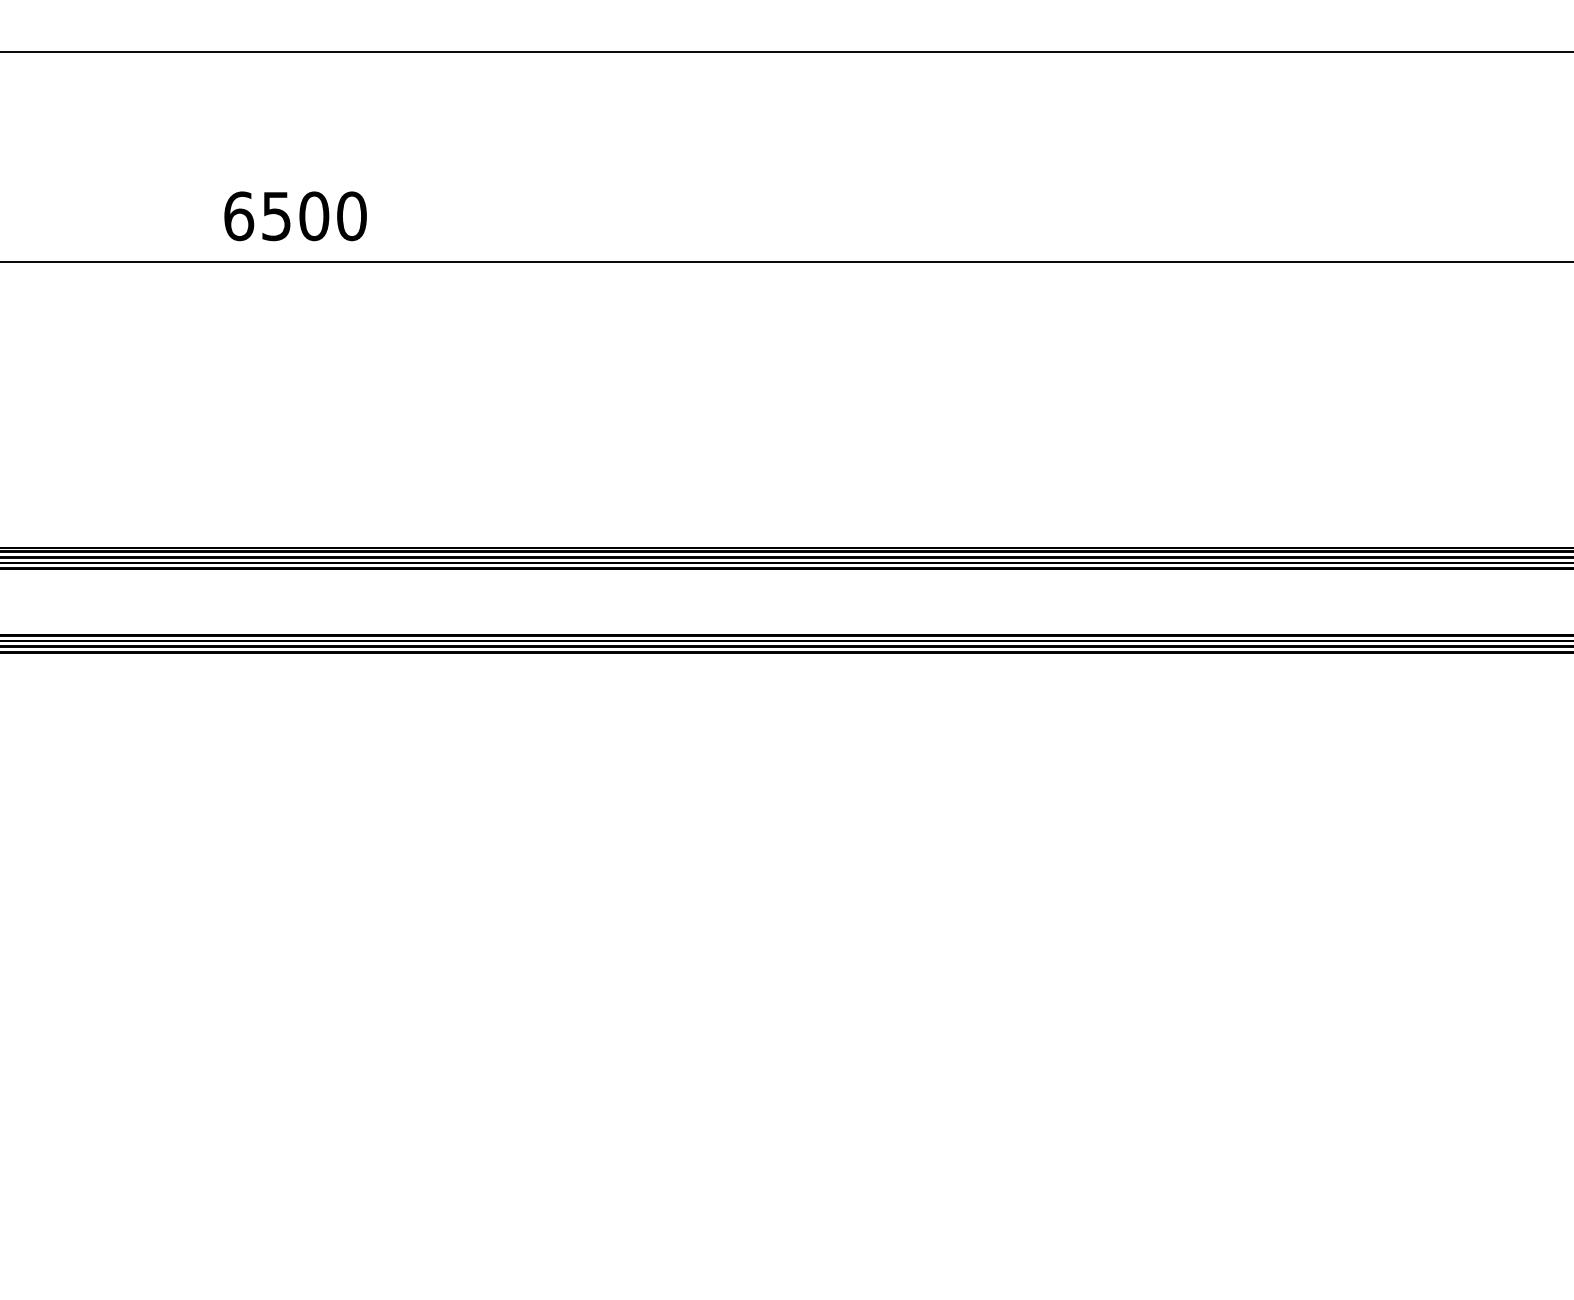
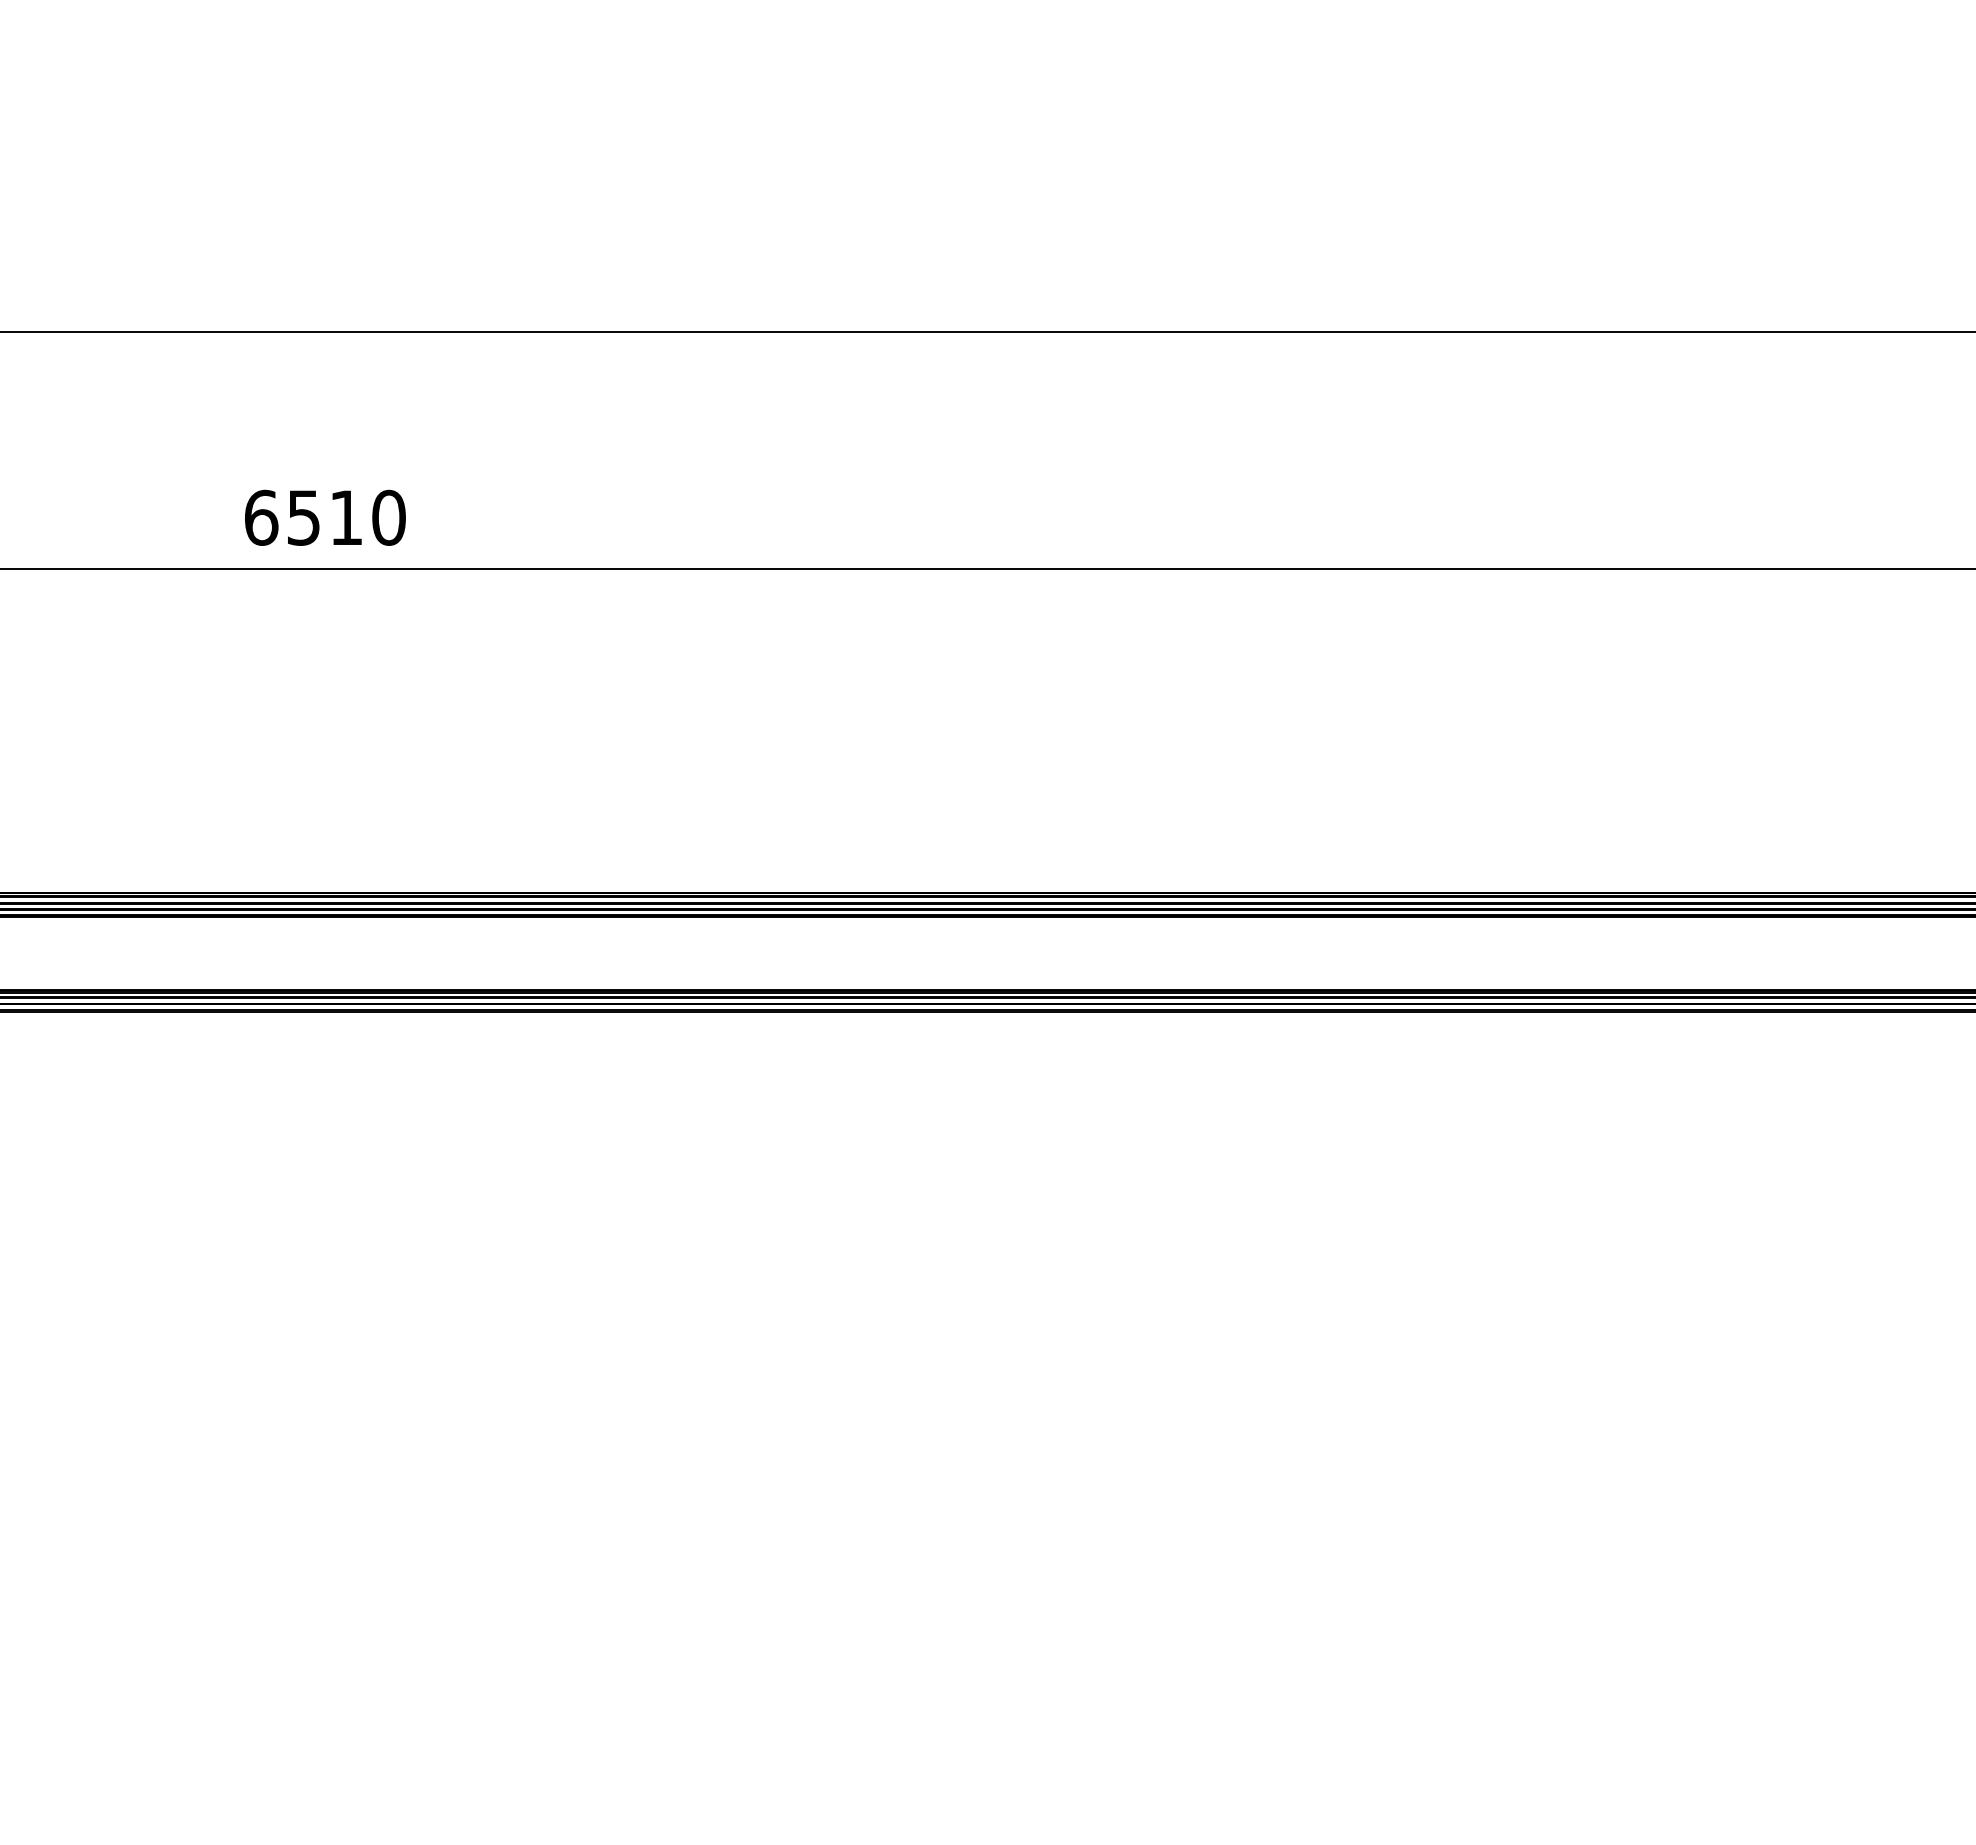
text: (314, 215) -> (346, 517), 6500 -> 6510

